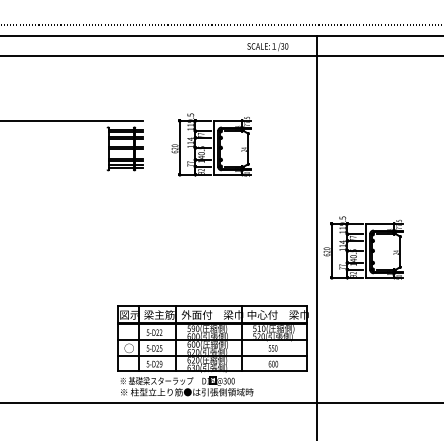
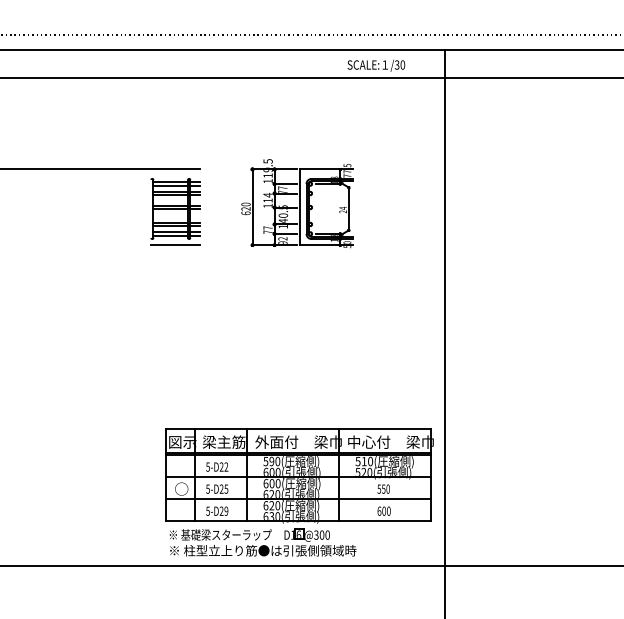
line: (124, 174) -> (175, 244), added
part: (363, 247) -> (510, 347), removed

